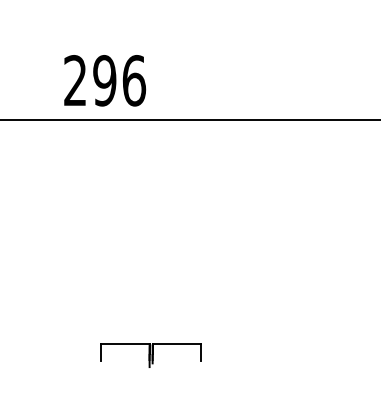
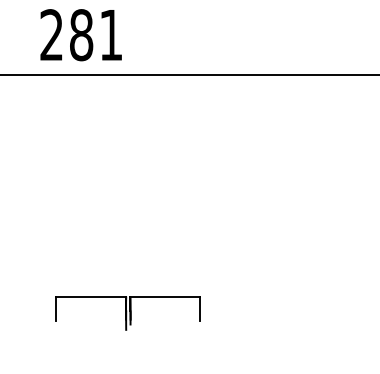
text: (119, 80) -> (96, 34), 296 -> 281
part: (150, 355) -> (127, 312), size x1.43

